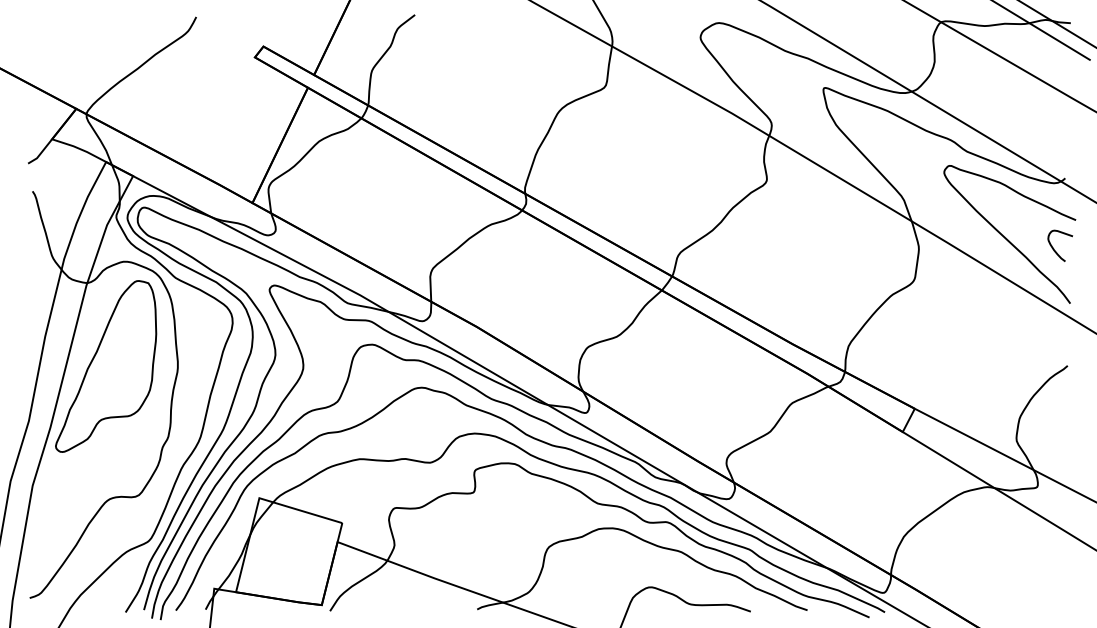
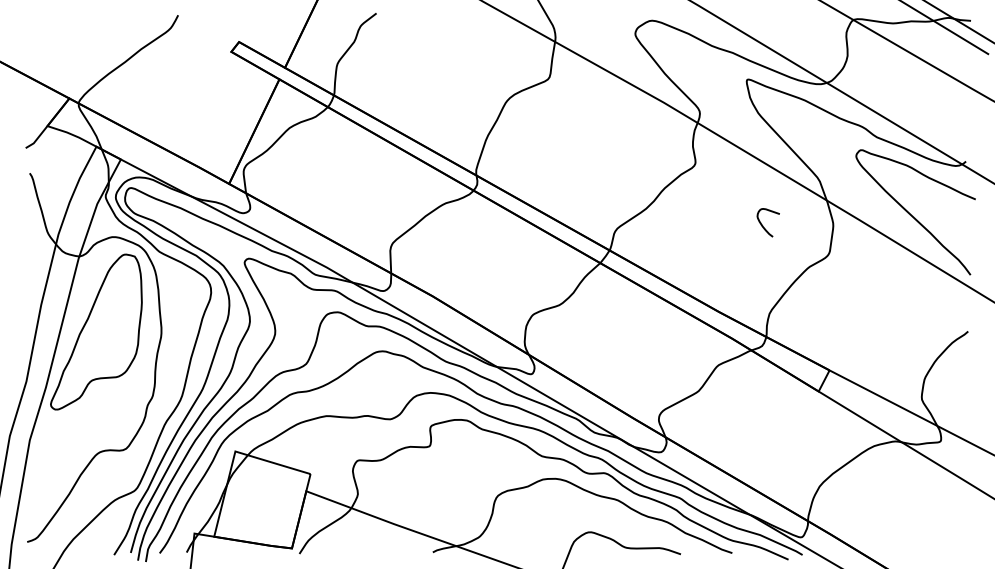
curve: (1054, 248) -> (763, 225), moved

